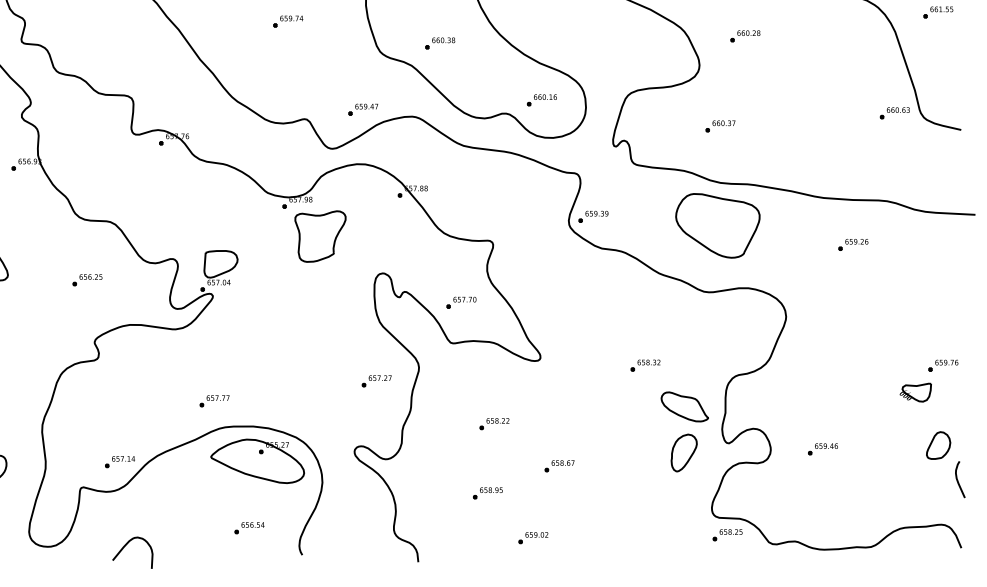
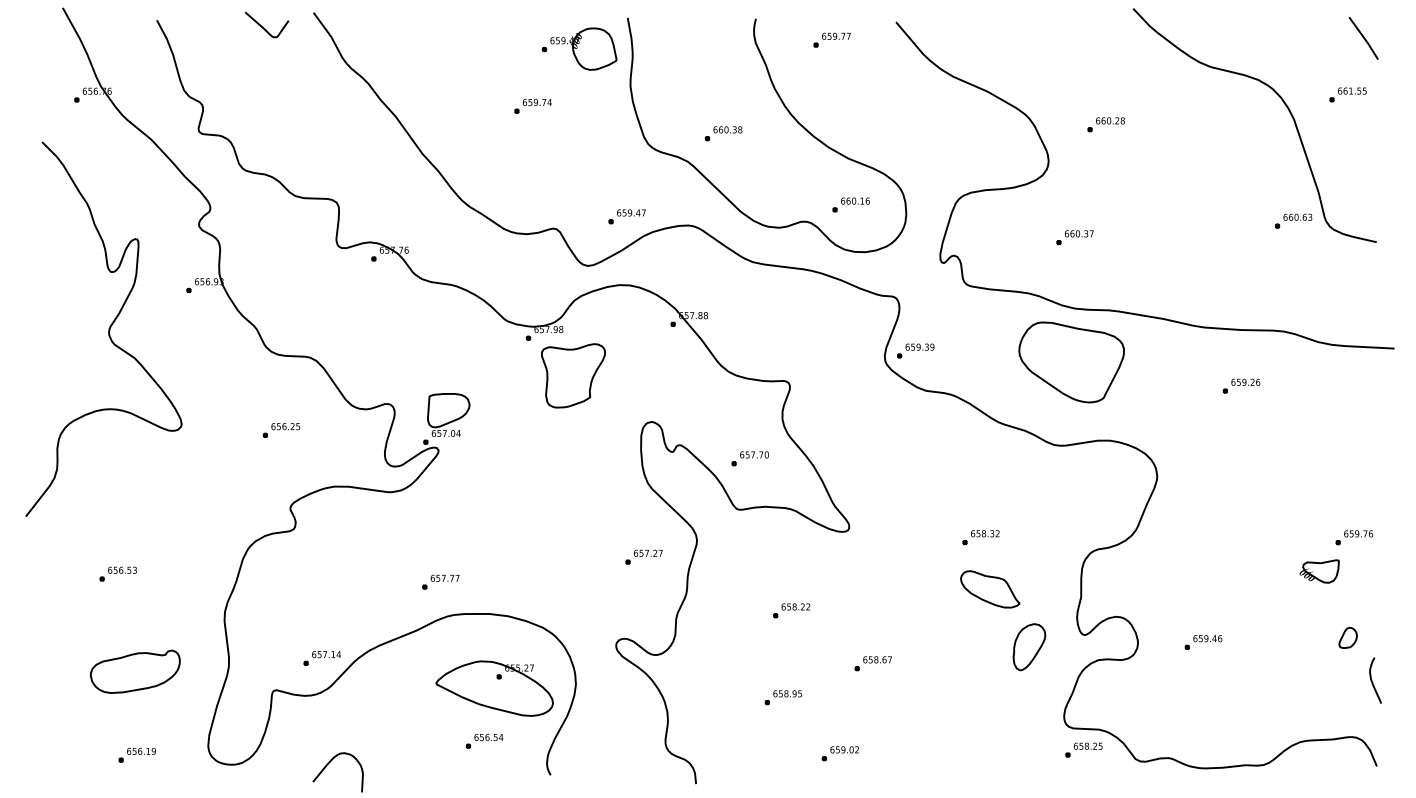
part: (685, 406) -> (990, 589), moved
part: (937, 445) -> (1347, 637), size x0.6
part: (257, 461) -> (494, 688), moved

